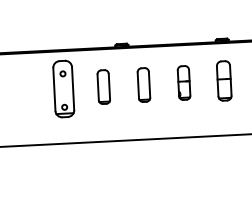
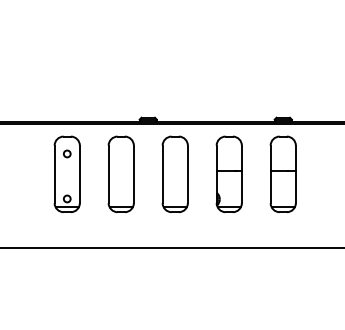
part: (223, 81) -> (282, 174), size x1.43
part: (183, 83) -> (228, 174), size x1.67
part: (143, 85) -> (174, 174), size x1.67
part: (103, 87) -> (120, 174), size x1.67

